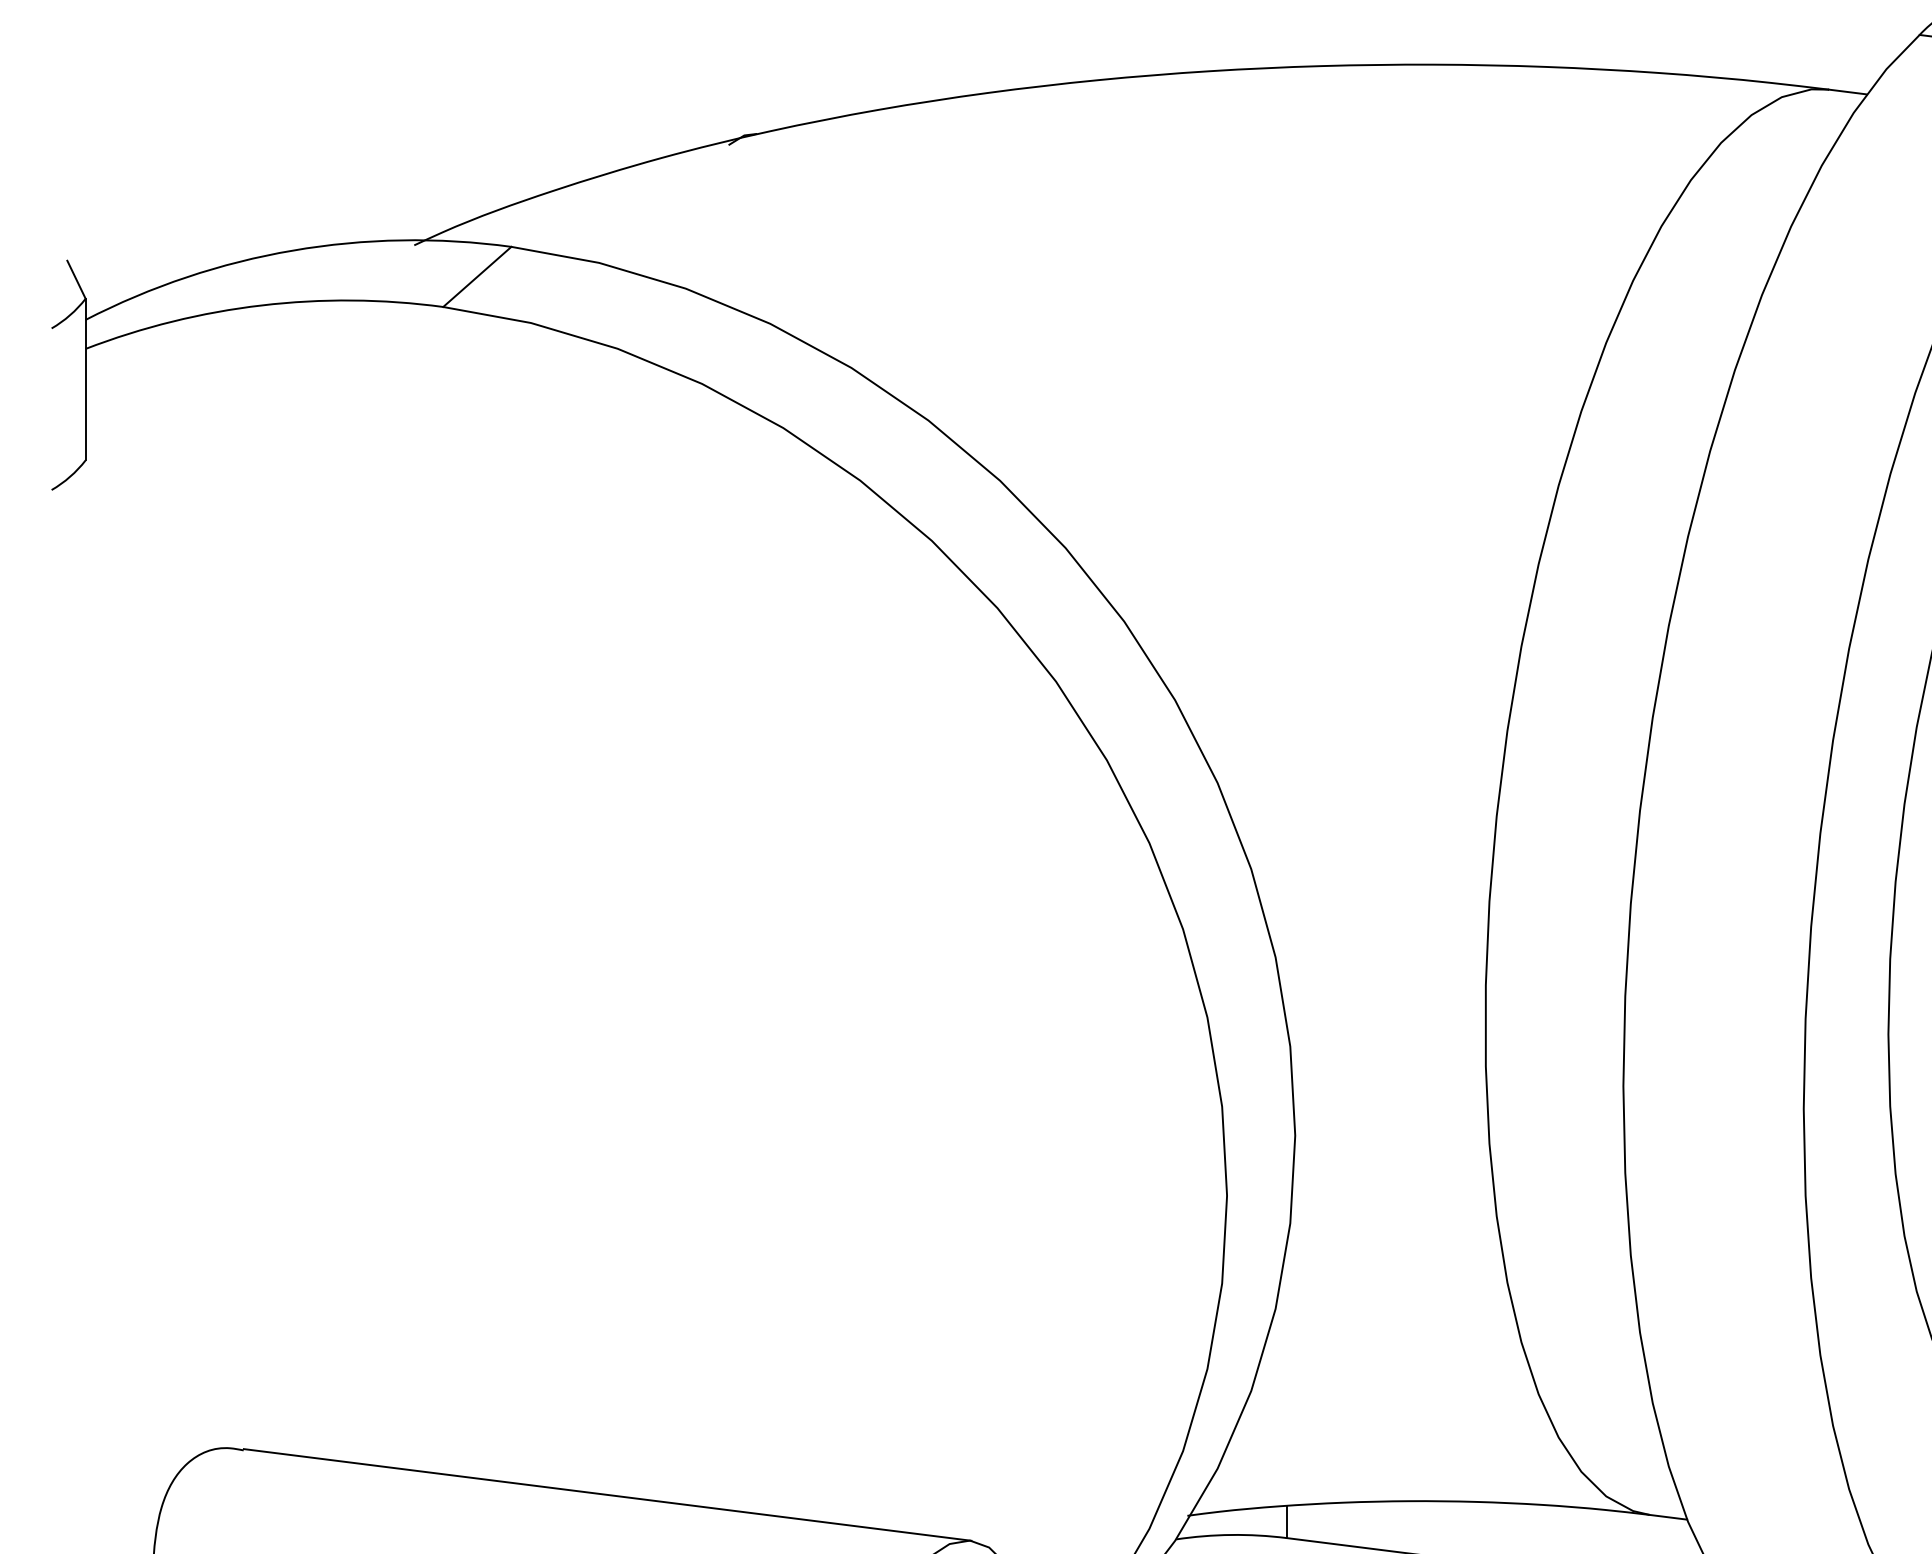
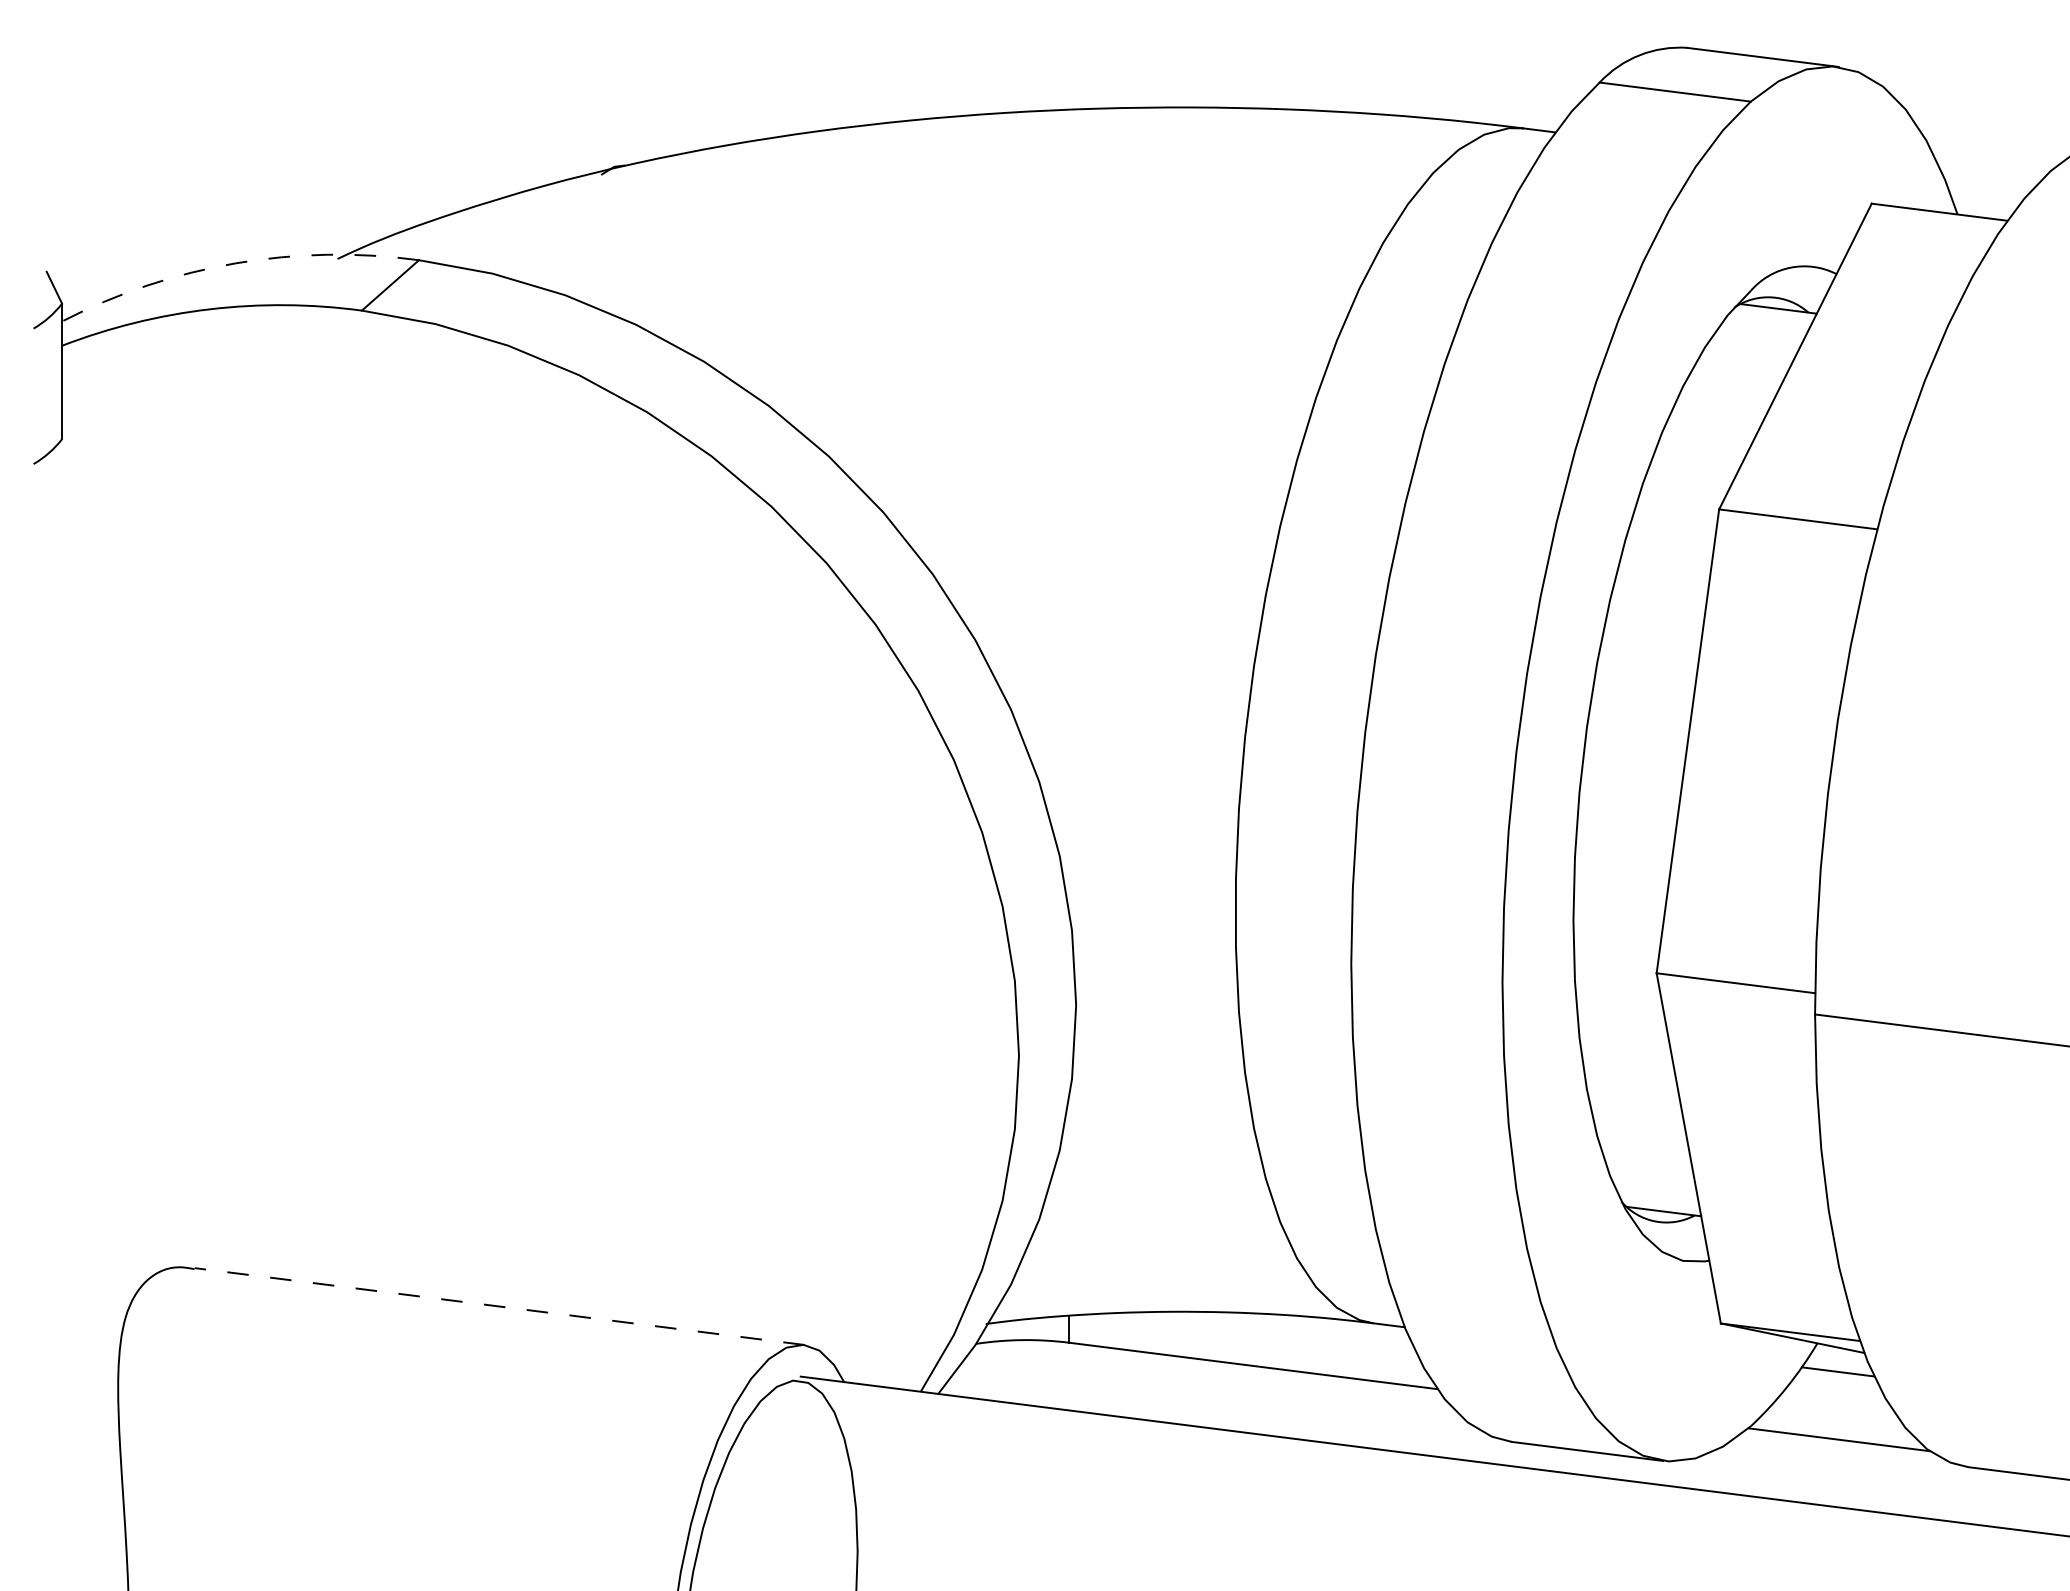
arc: (292, 250) -> (235, 263), solid -> dashed
line: (607, 1494) -> (499, 1306), solid -> dashed

